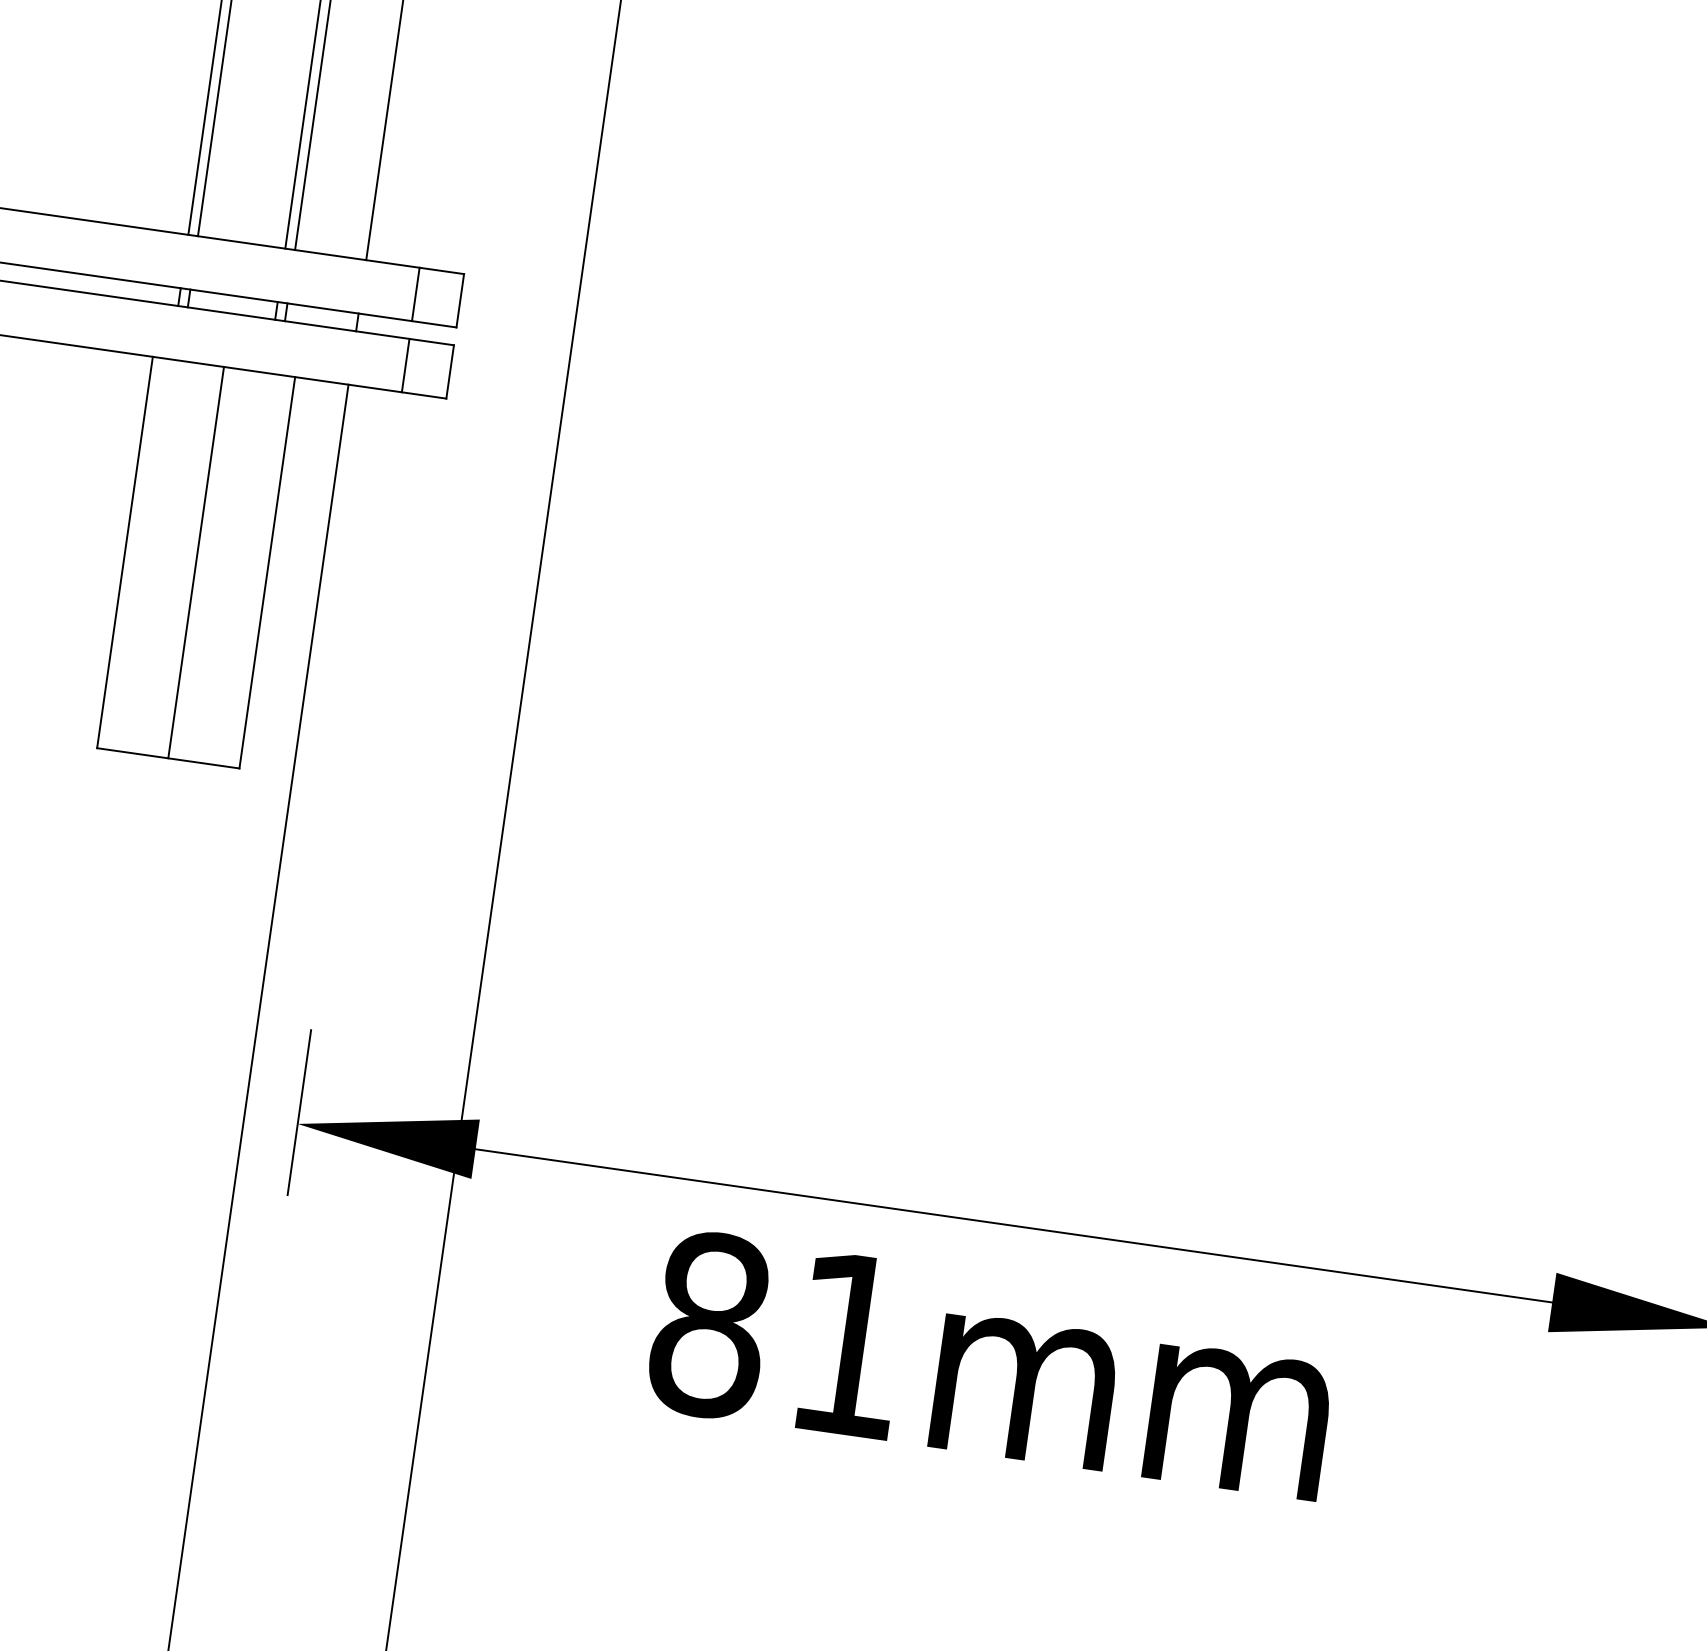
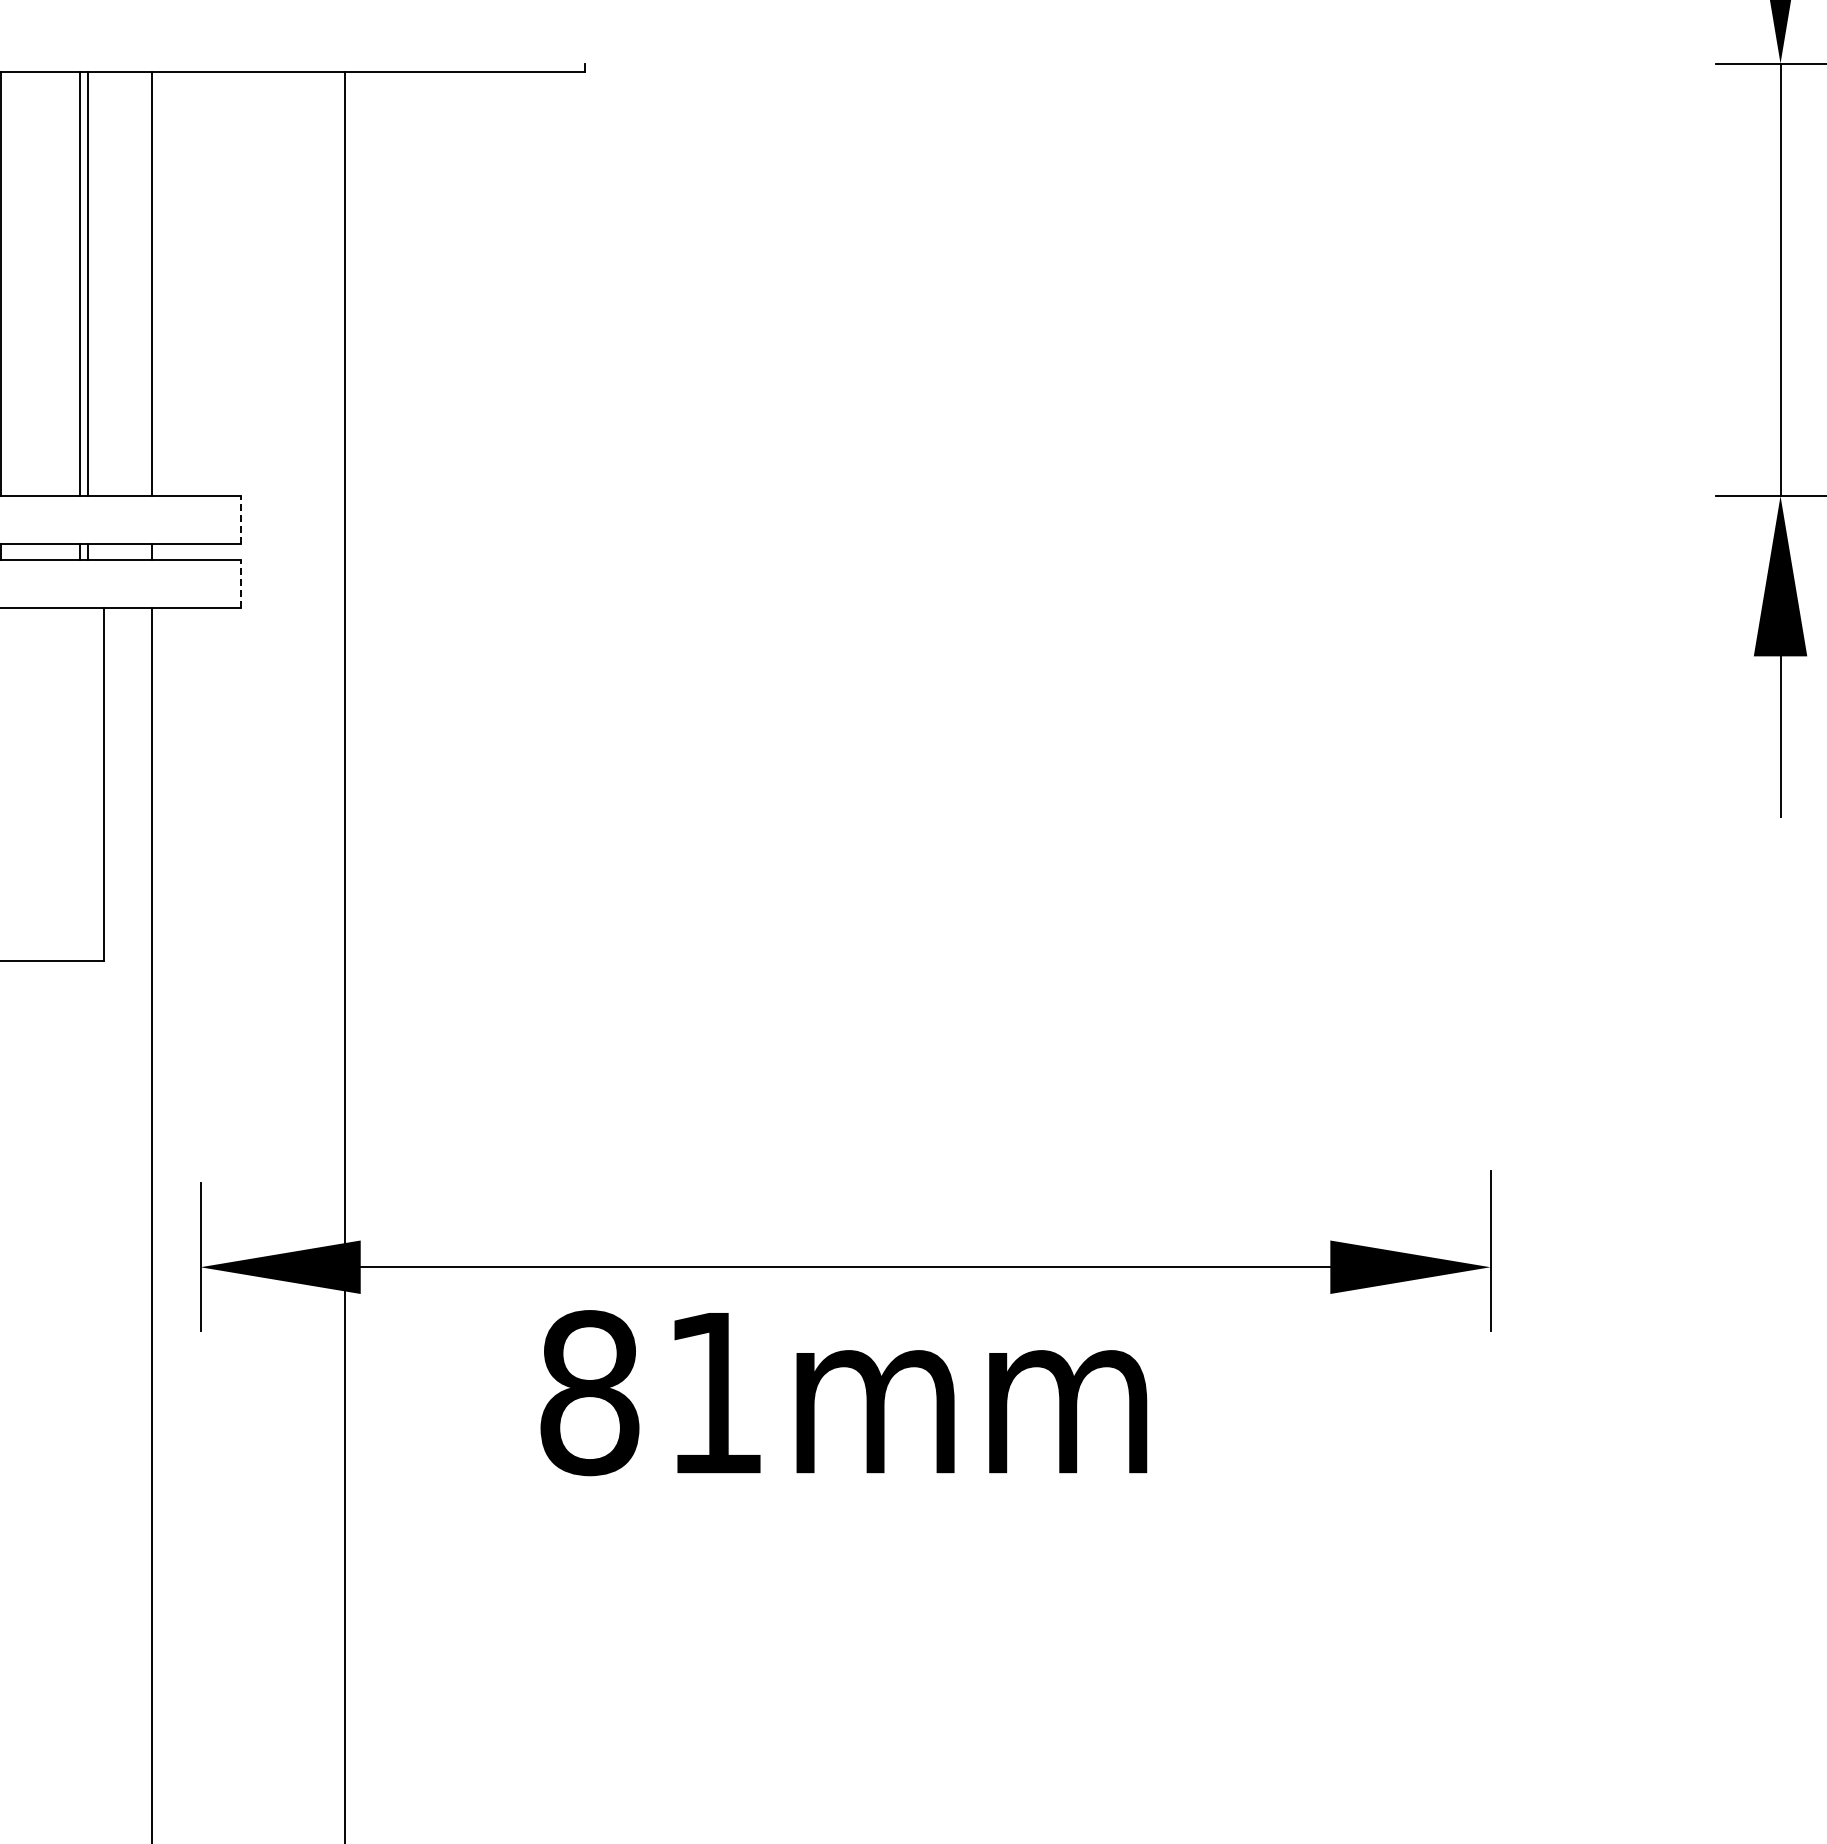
line: (415, 294) -> (200, 520), removed
line: (460, 300) -> (240, 519), solid -> dashed
line: (405, 365) -> (200, 584), removed
line: (450, 371) -> (240, 583), solid -> dashed
line: (196, 562) -> (40, 784), removed

